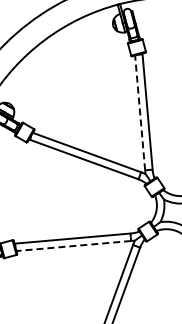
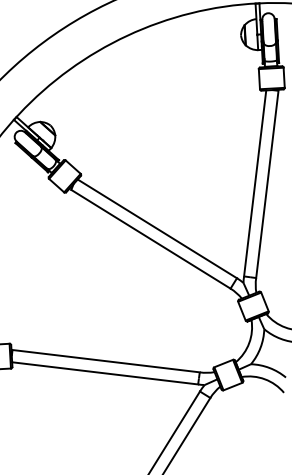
line: (140, 112) -> (255, 182), dashed -> solid
line: (73, 246) -> (104, 374), dashed -> solid

